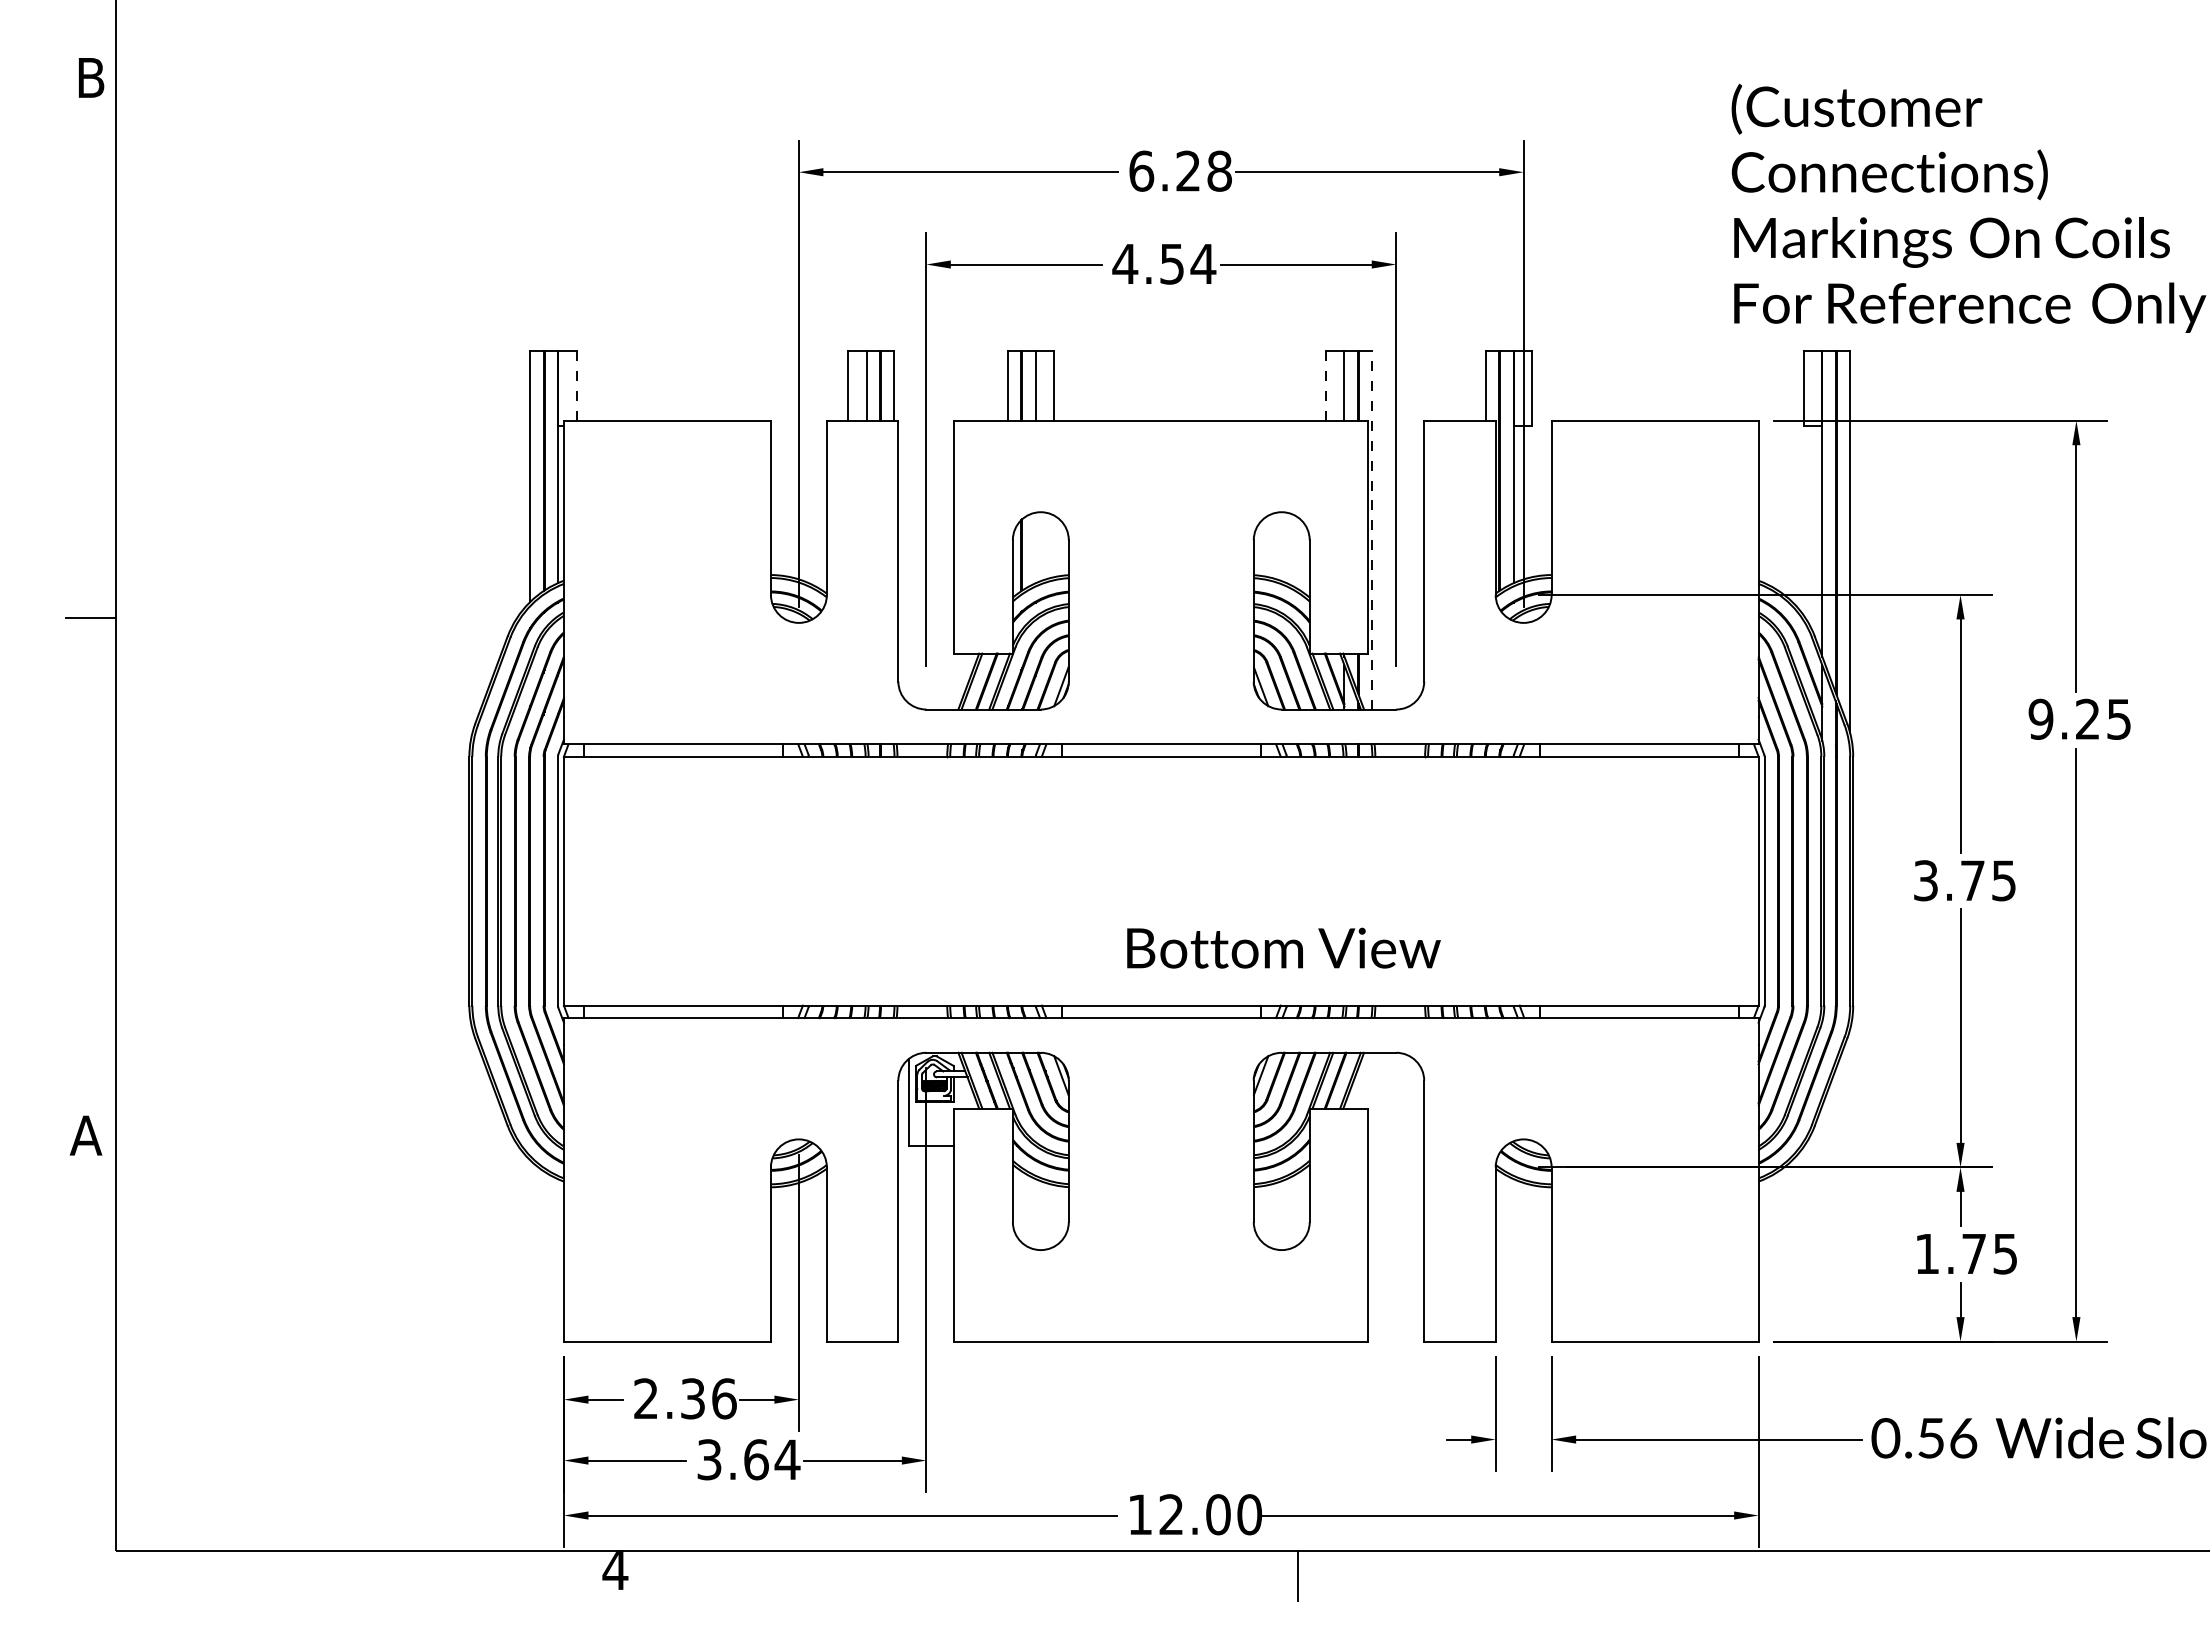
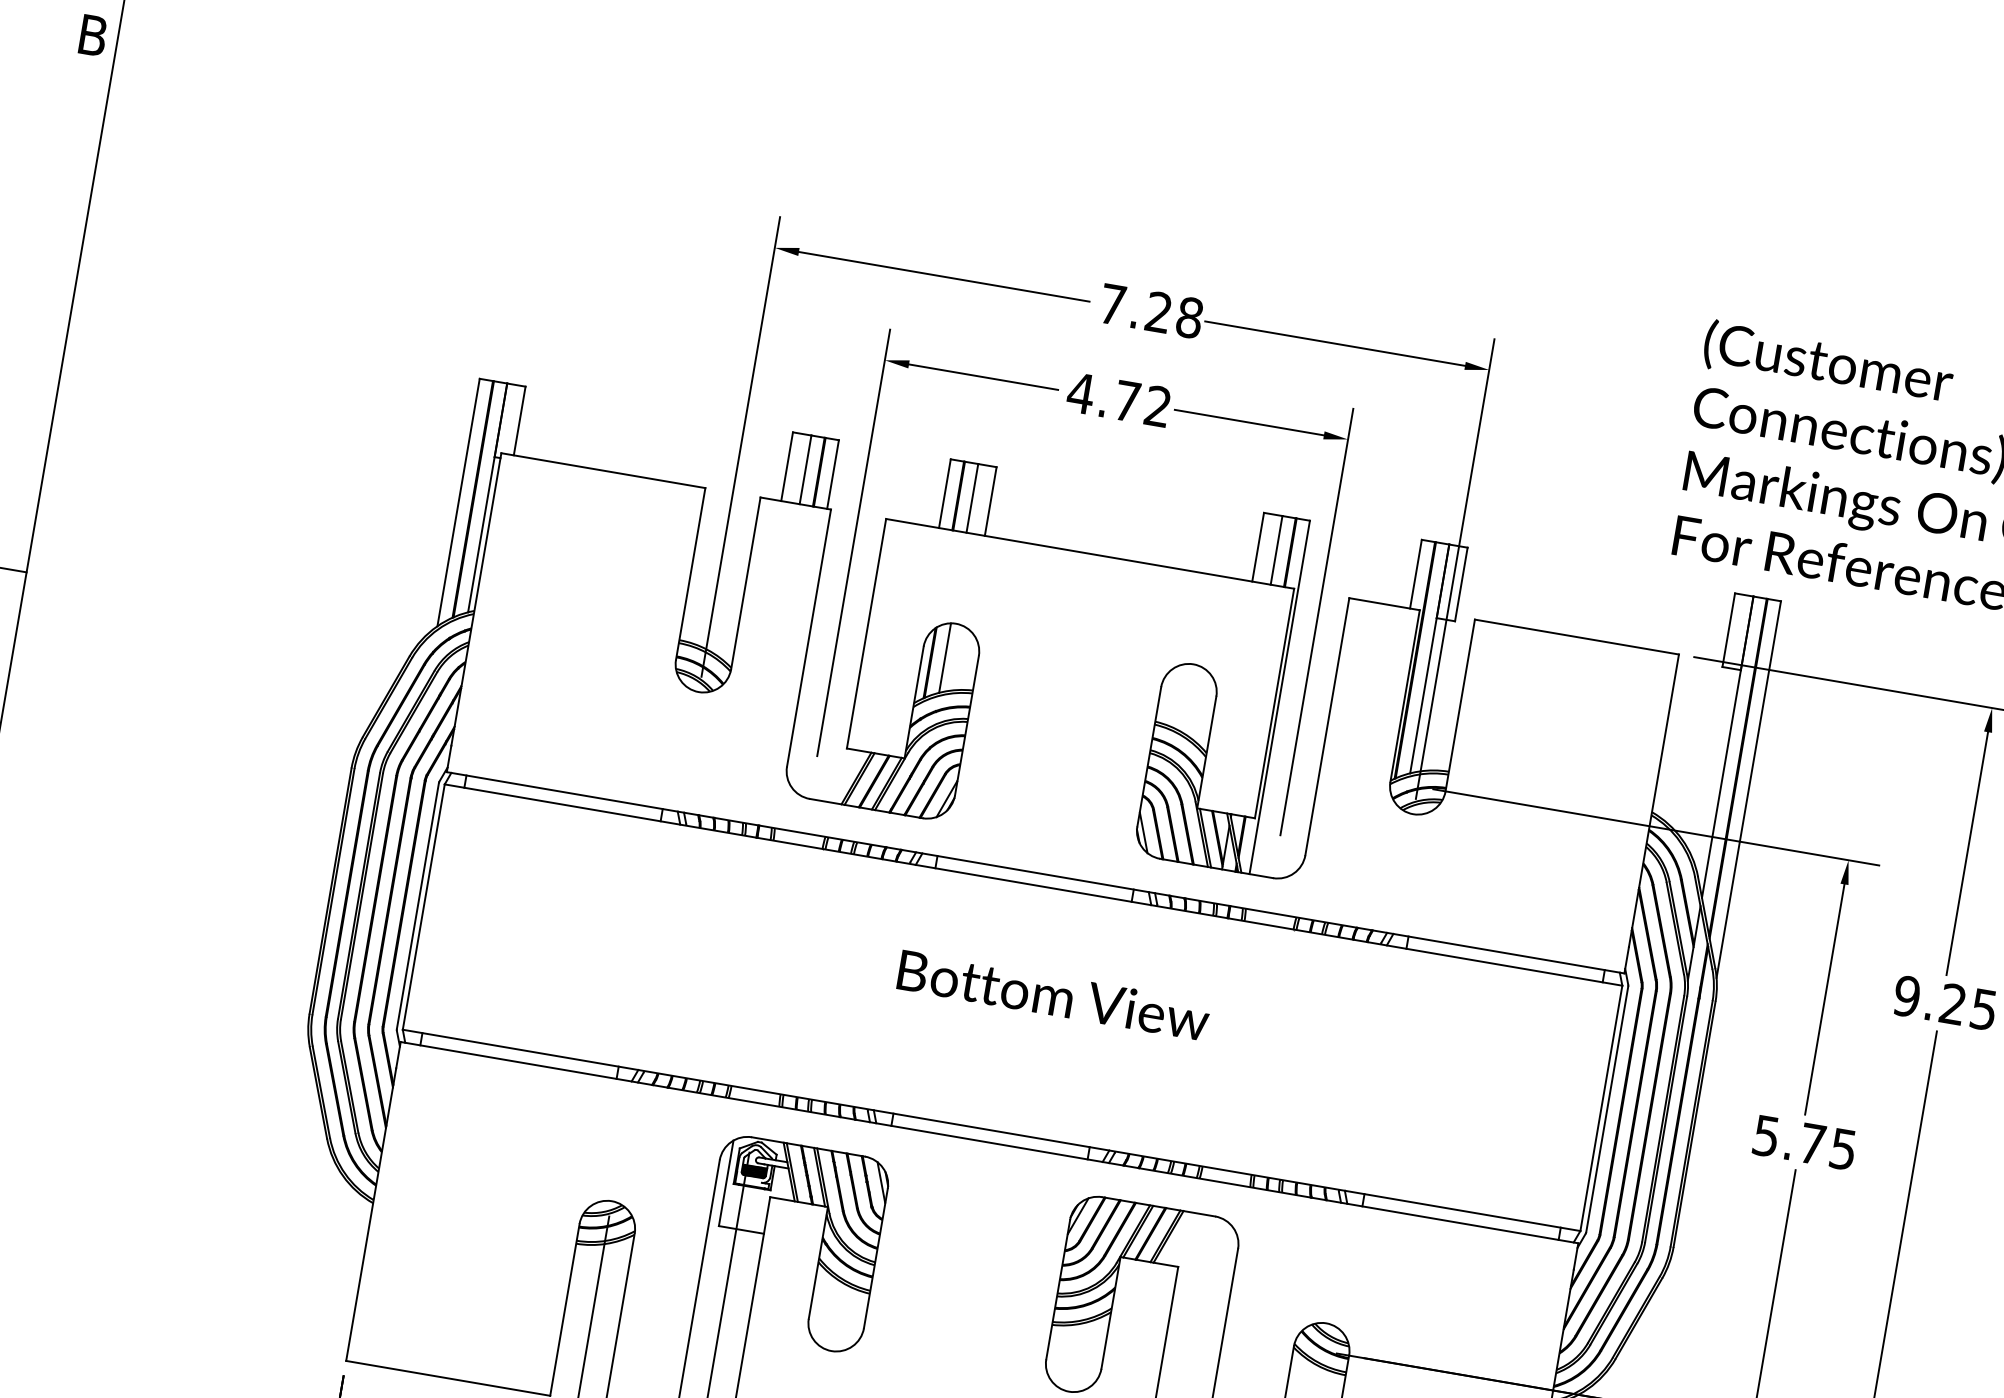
text: (1141, 170) -> (1112, 303), 6.28 -> 7.28
text: (1188, 263) -> (1143, 403), 4.54 -> 4.72
line: (576, 385) -> (519, 420), dashed -> solid
line: (1325, 385) -> (1257, 546), dashed -> solid
line: (1372, 529) -> (1280, 696), dashed -> solid
line: (1035, 547) -> (944, 657), added
text: (1925, 880) -> (1765, 1135), 3.75 -> 5.75
text: (1283, 947) -> (1053, 994), moved

